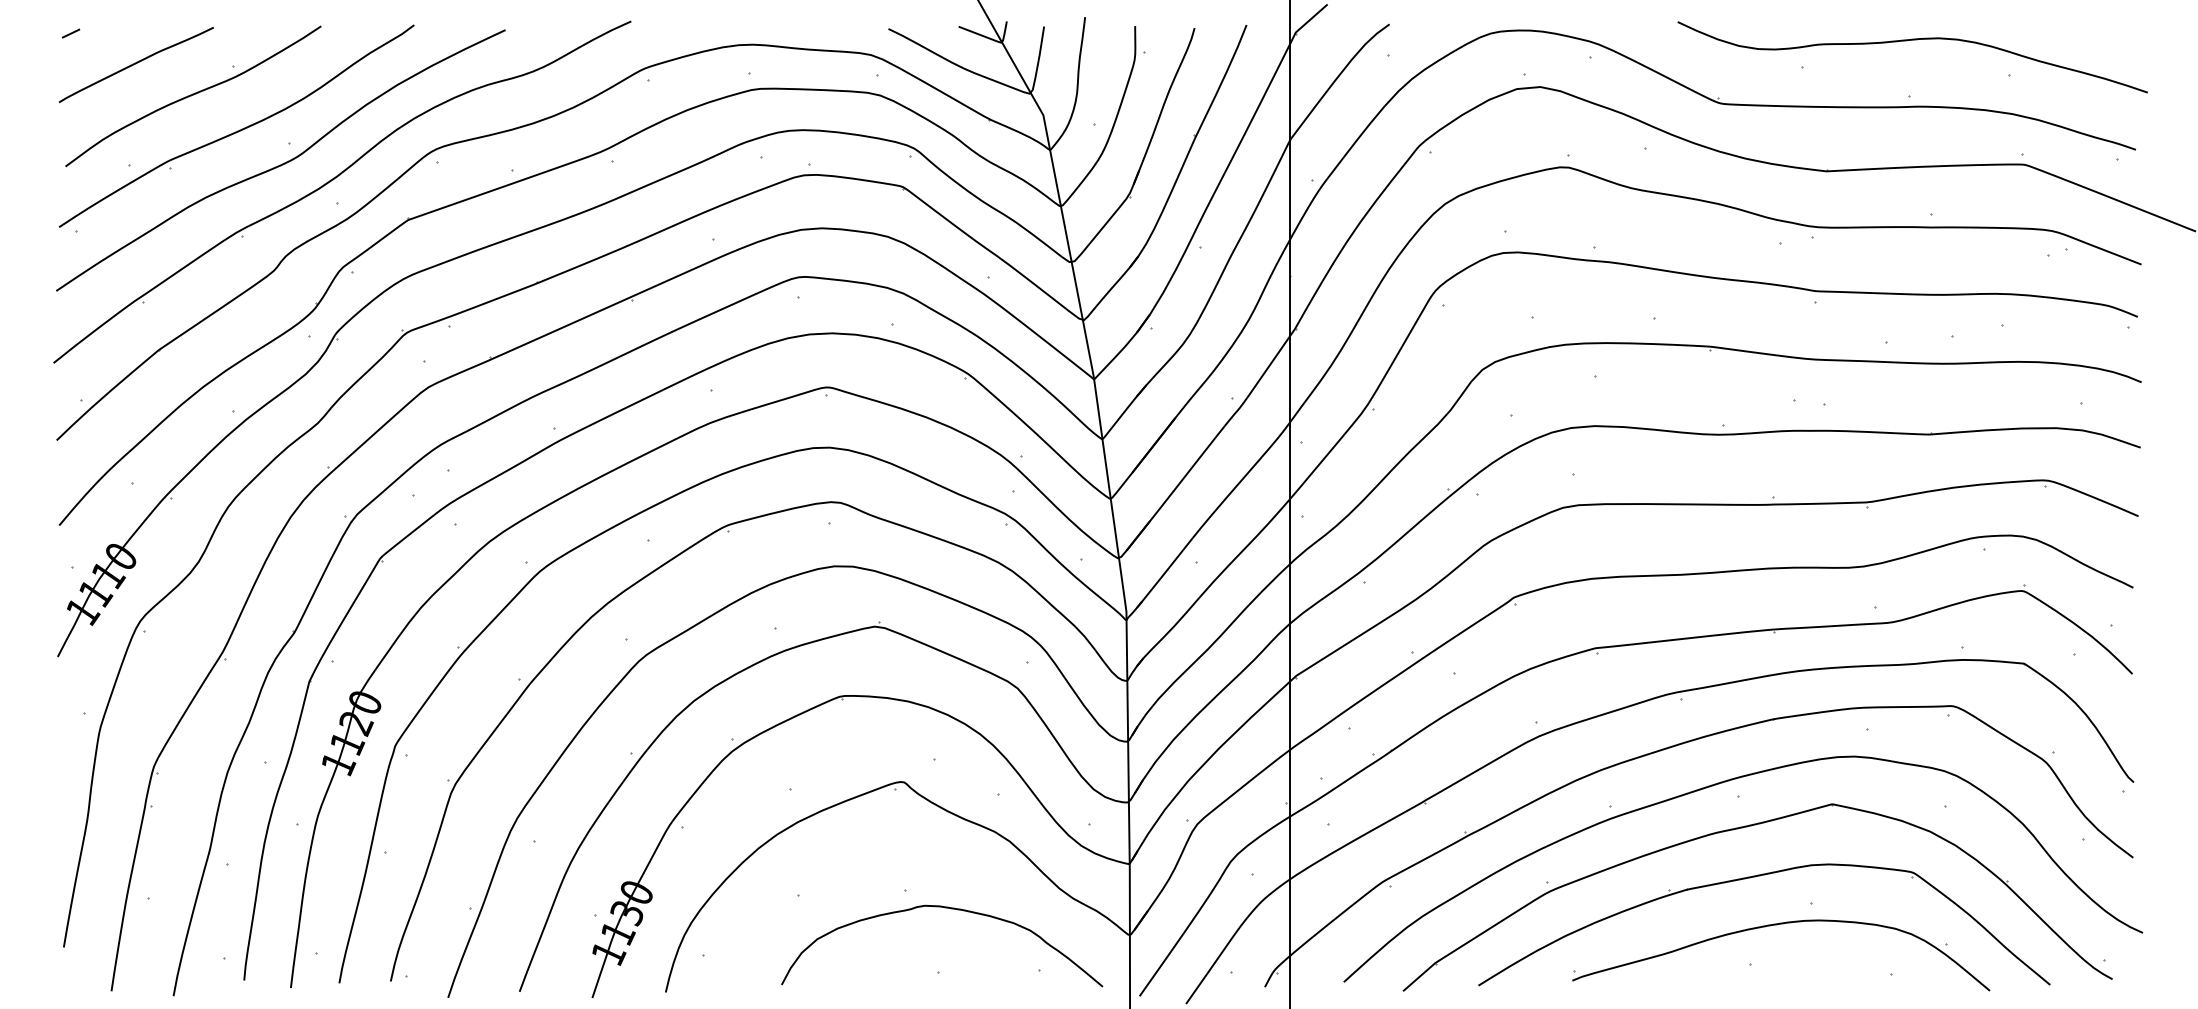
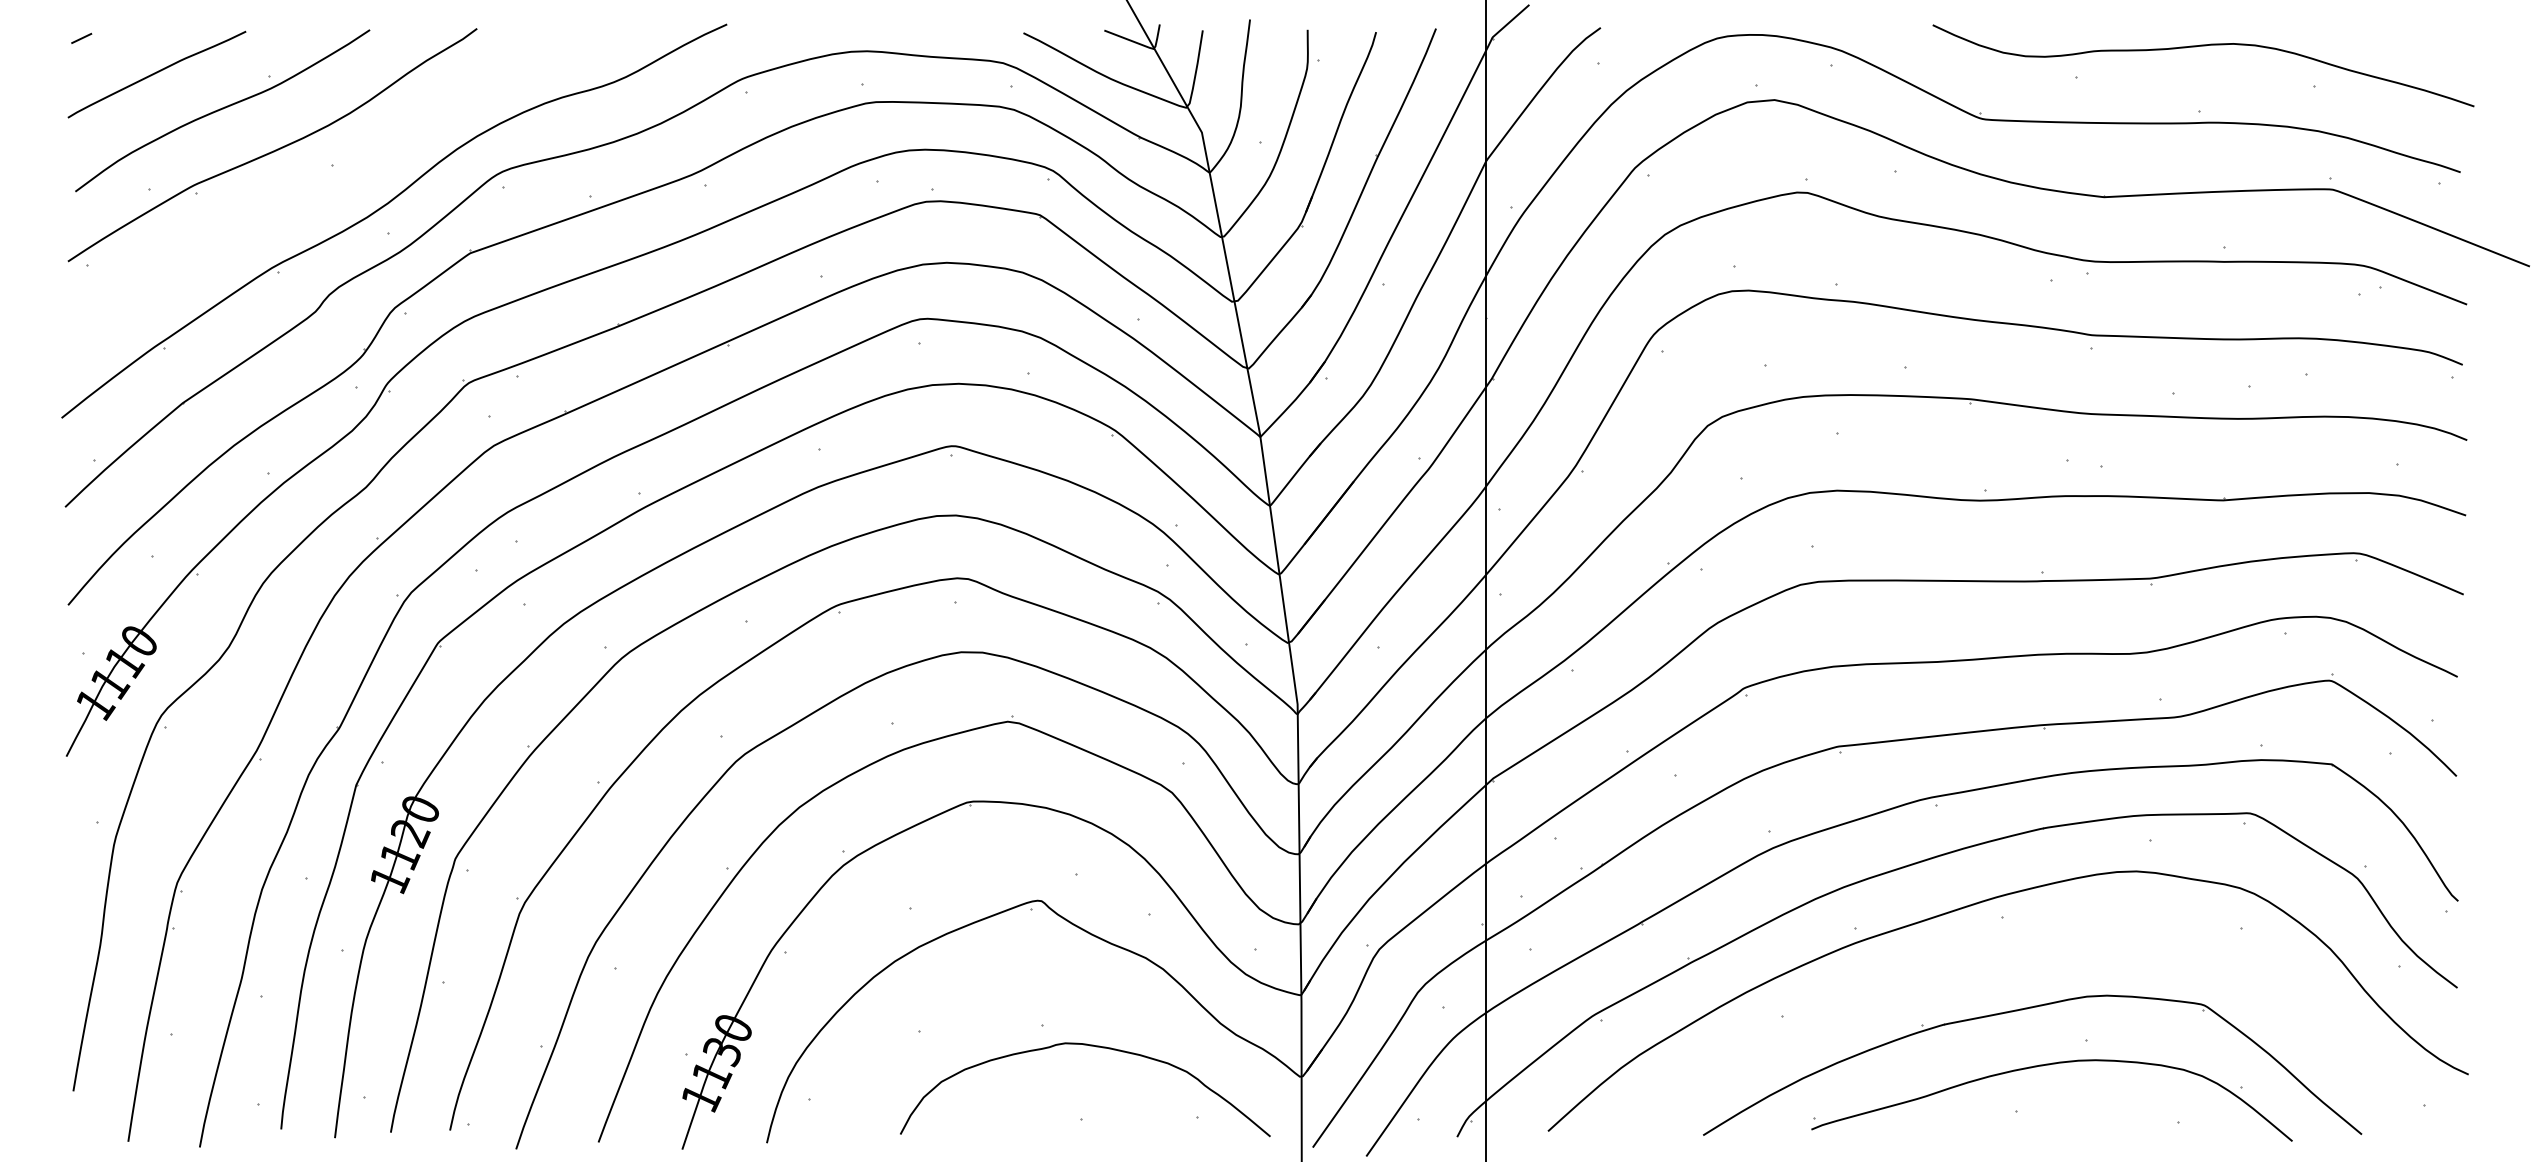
curve: (282, 163) -> (325, 188), removed
part: (1738, 829) -> (2002, 955), removed

